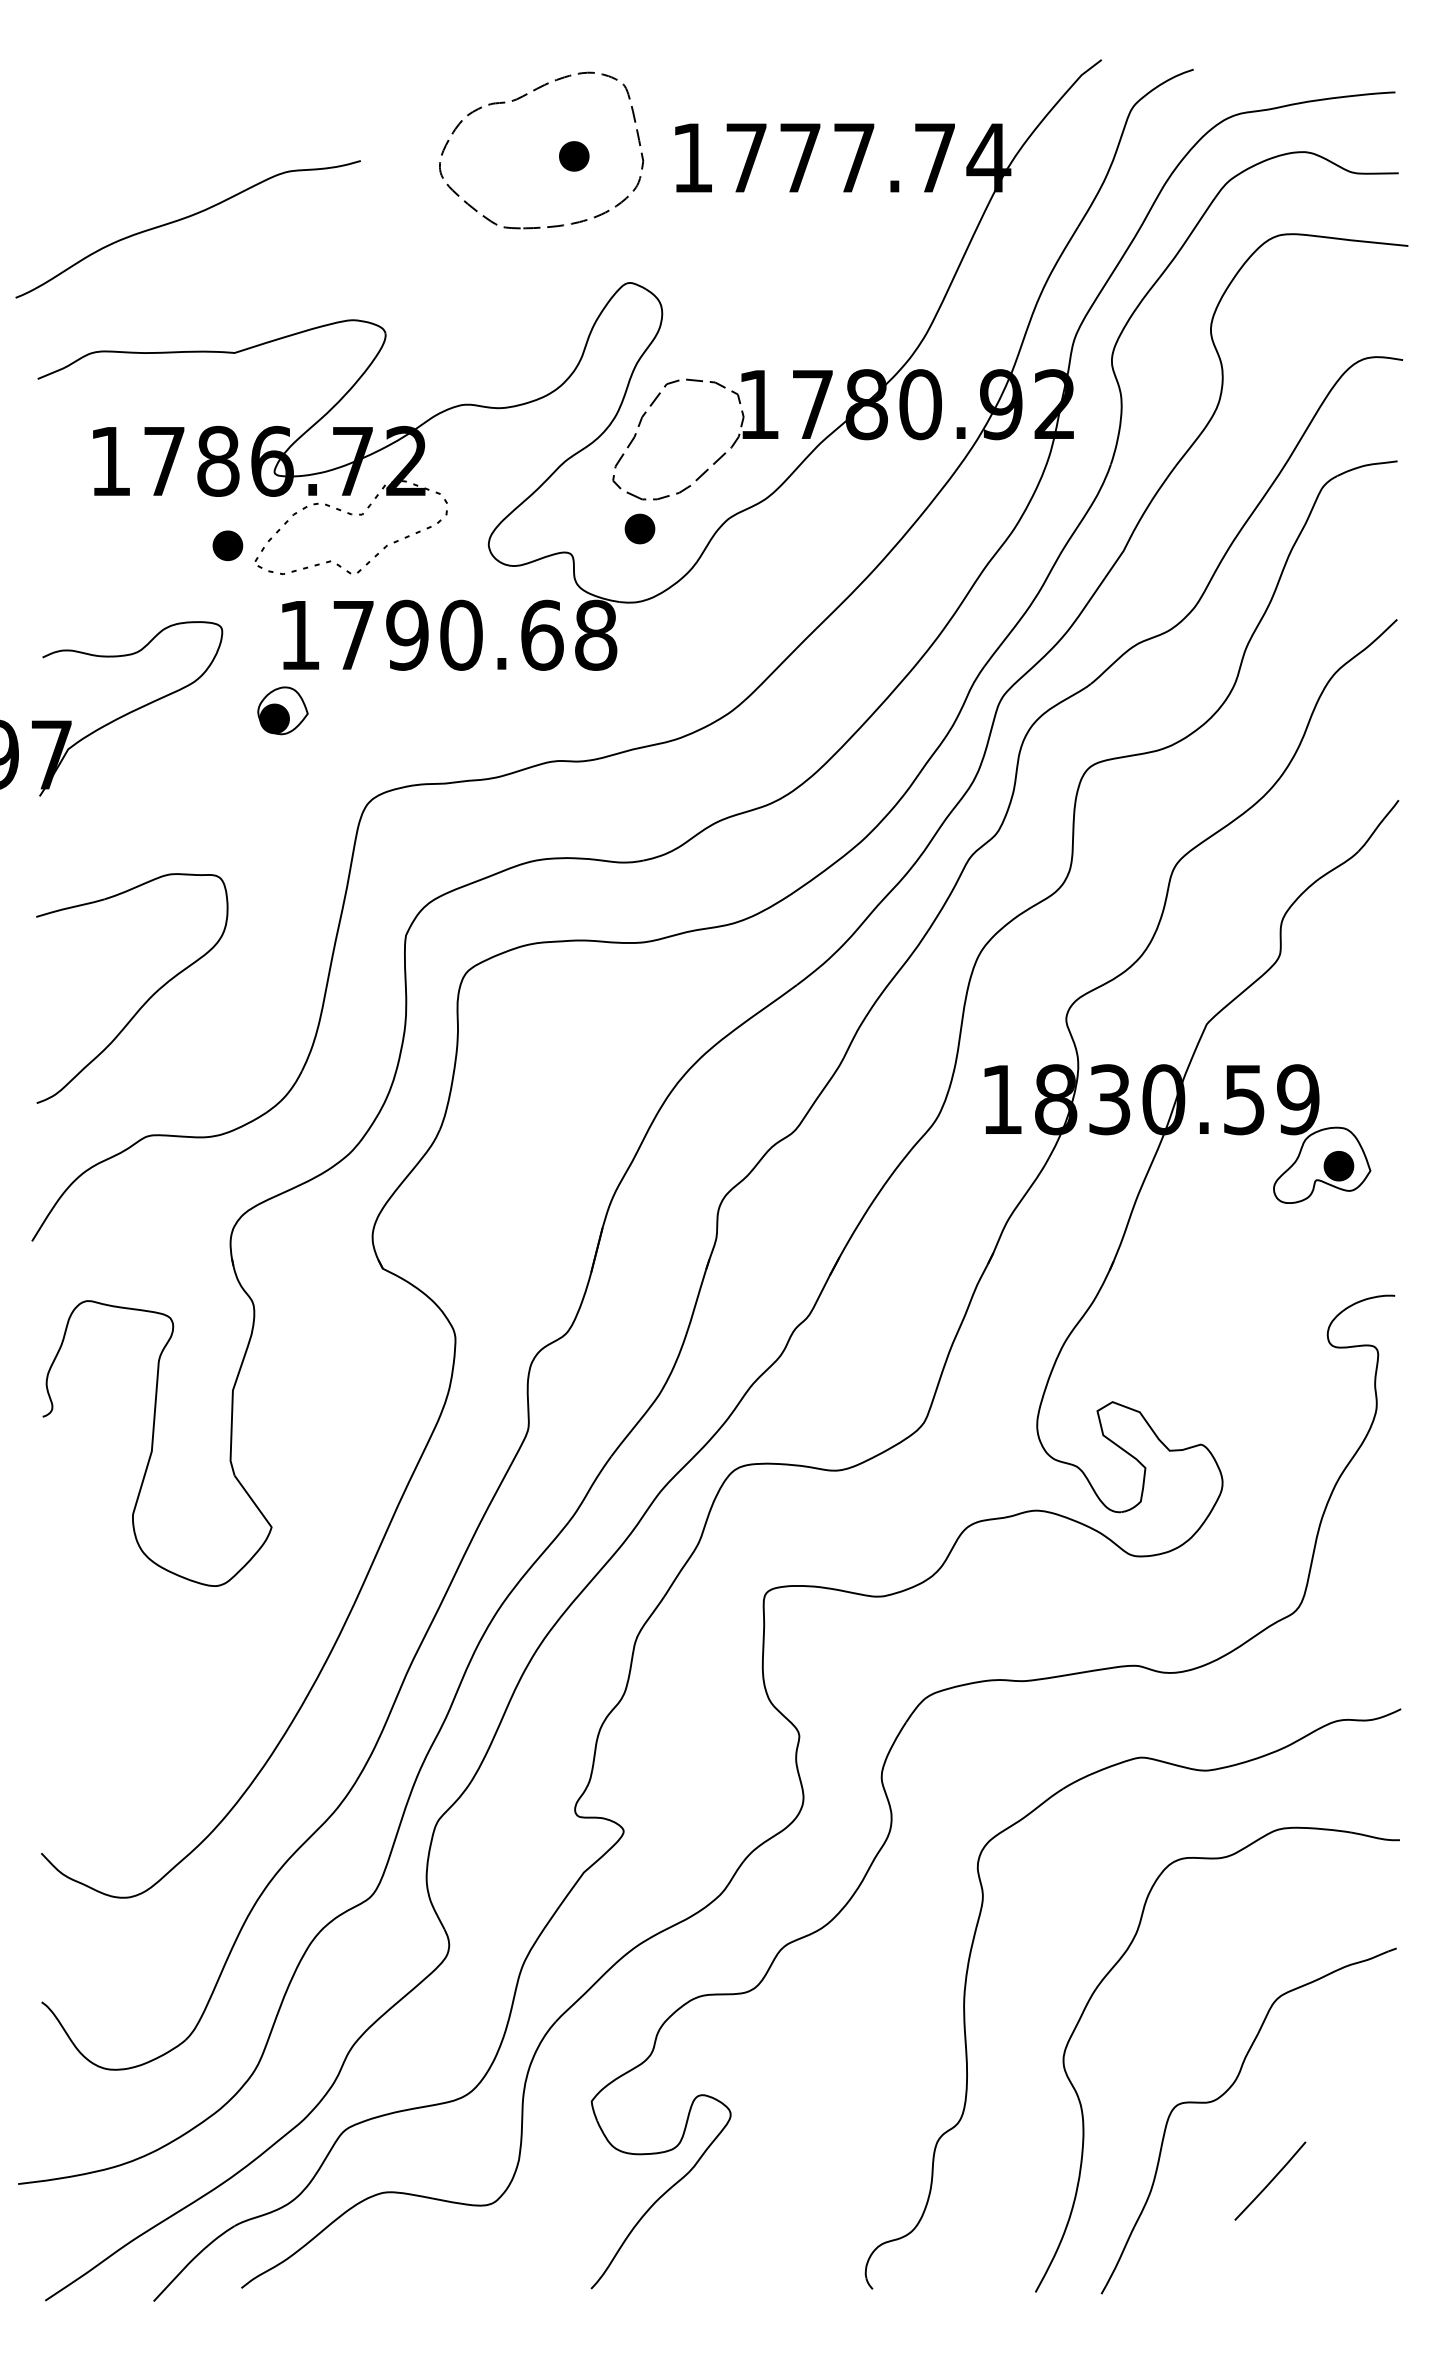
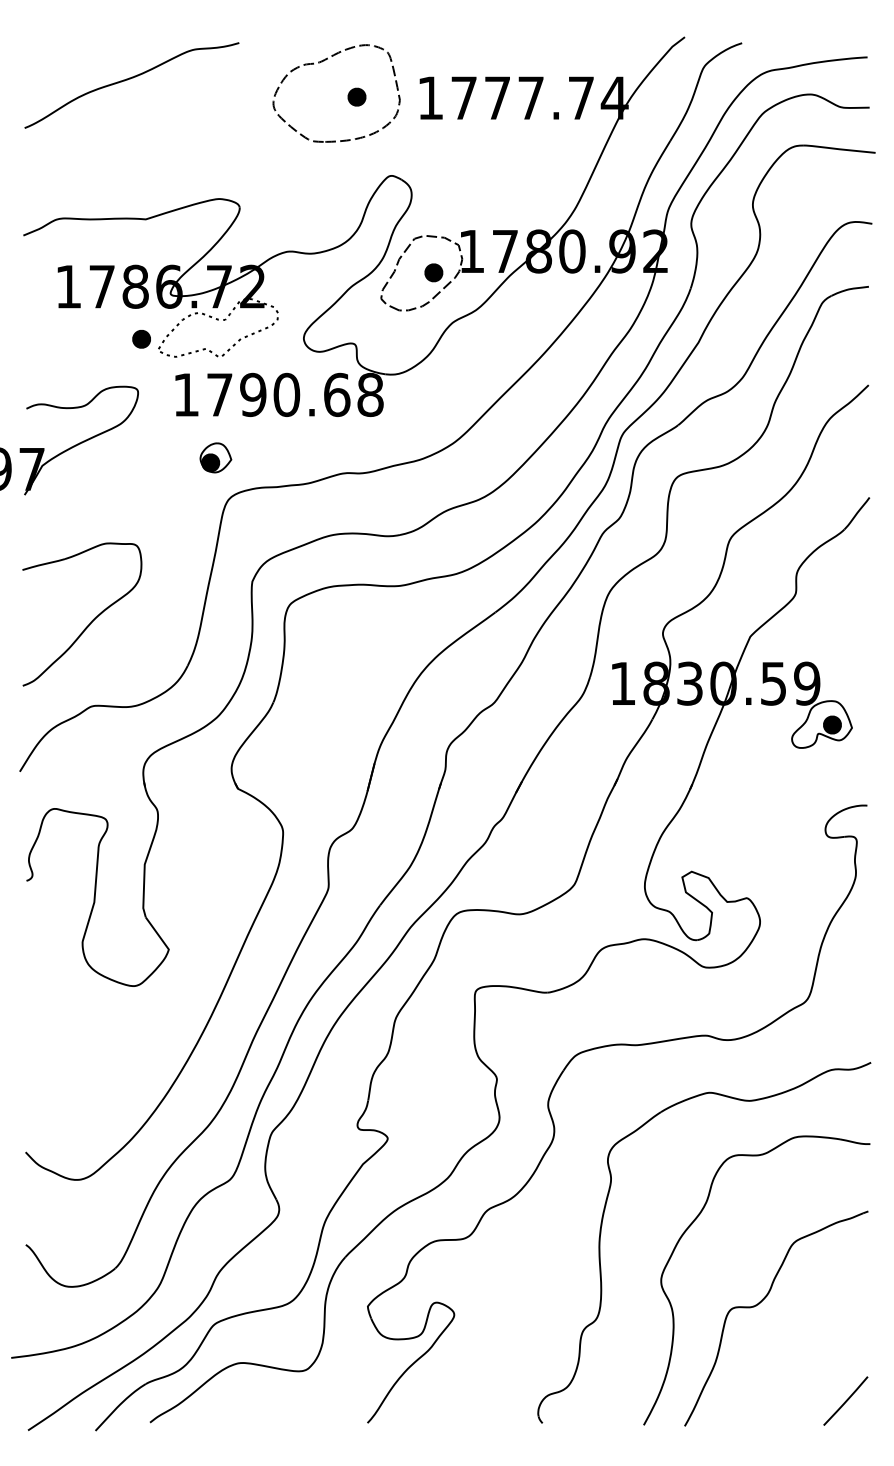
curve: (185, 219) -> (130, 79), moved
part: (639, 528) -> (433, 272), moved
part: (282, 710) -> (215, 457), moved
line: (1269, 2180) -> (845, 1400), moved

